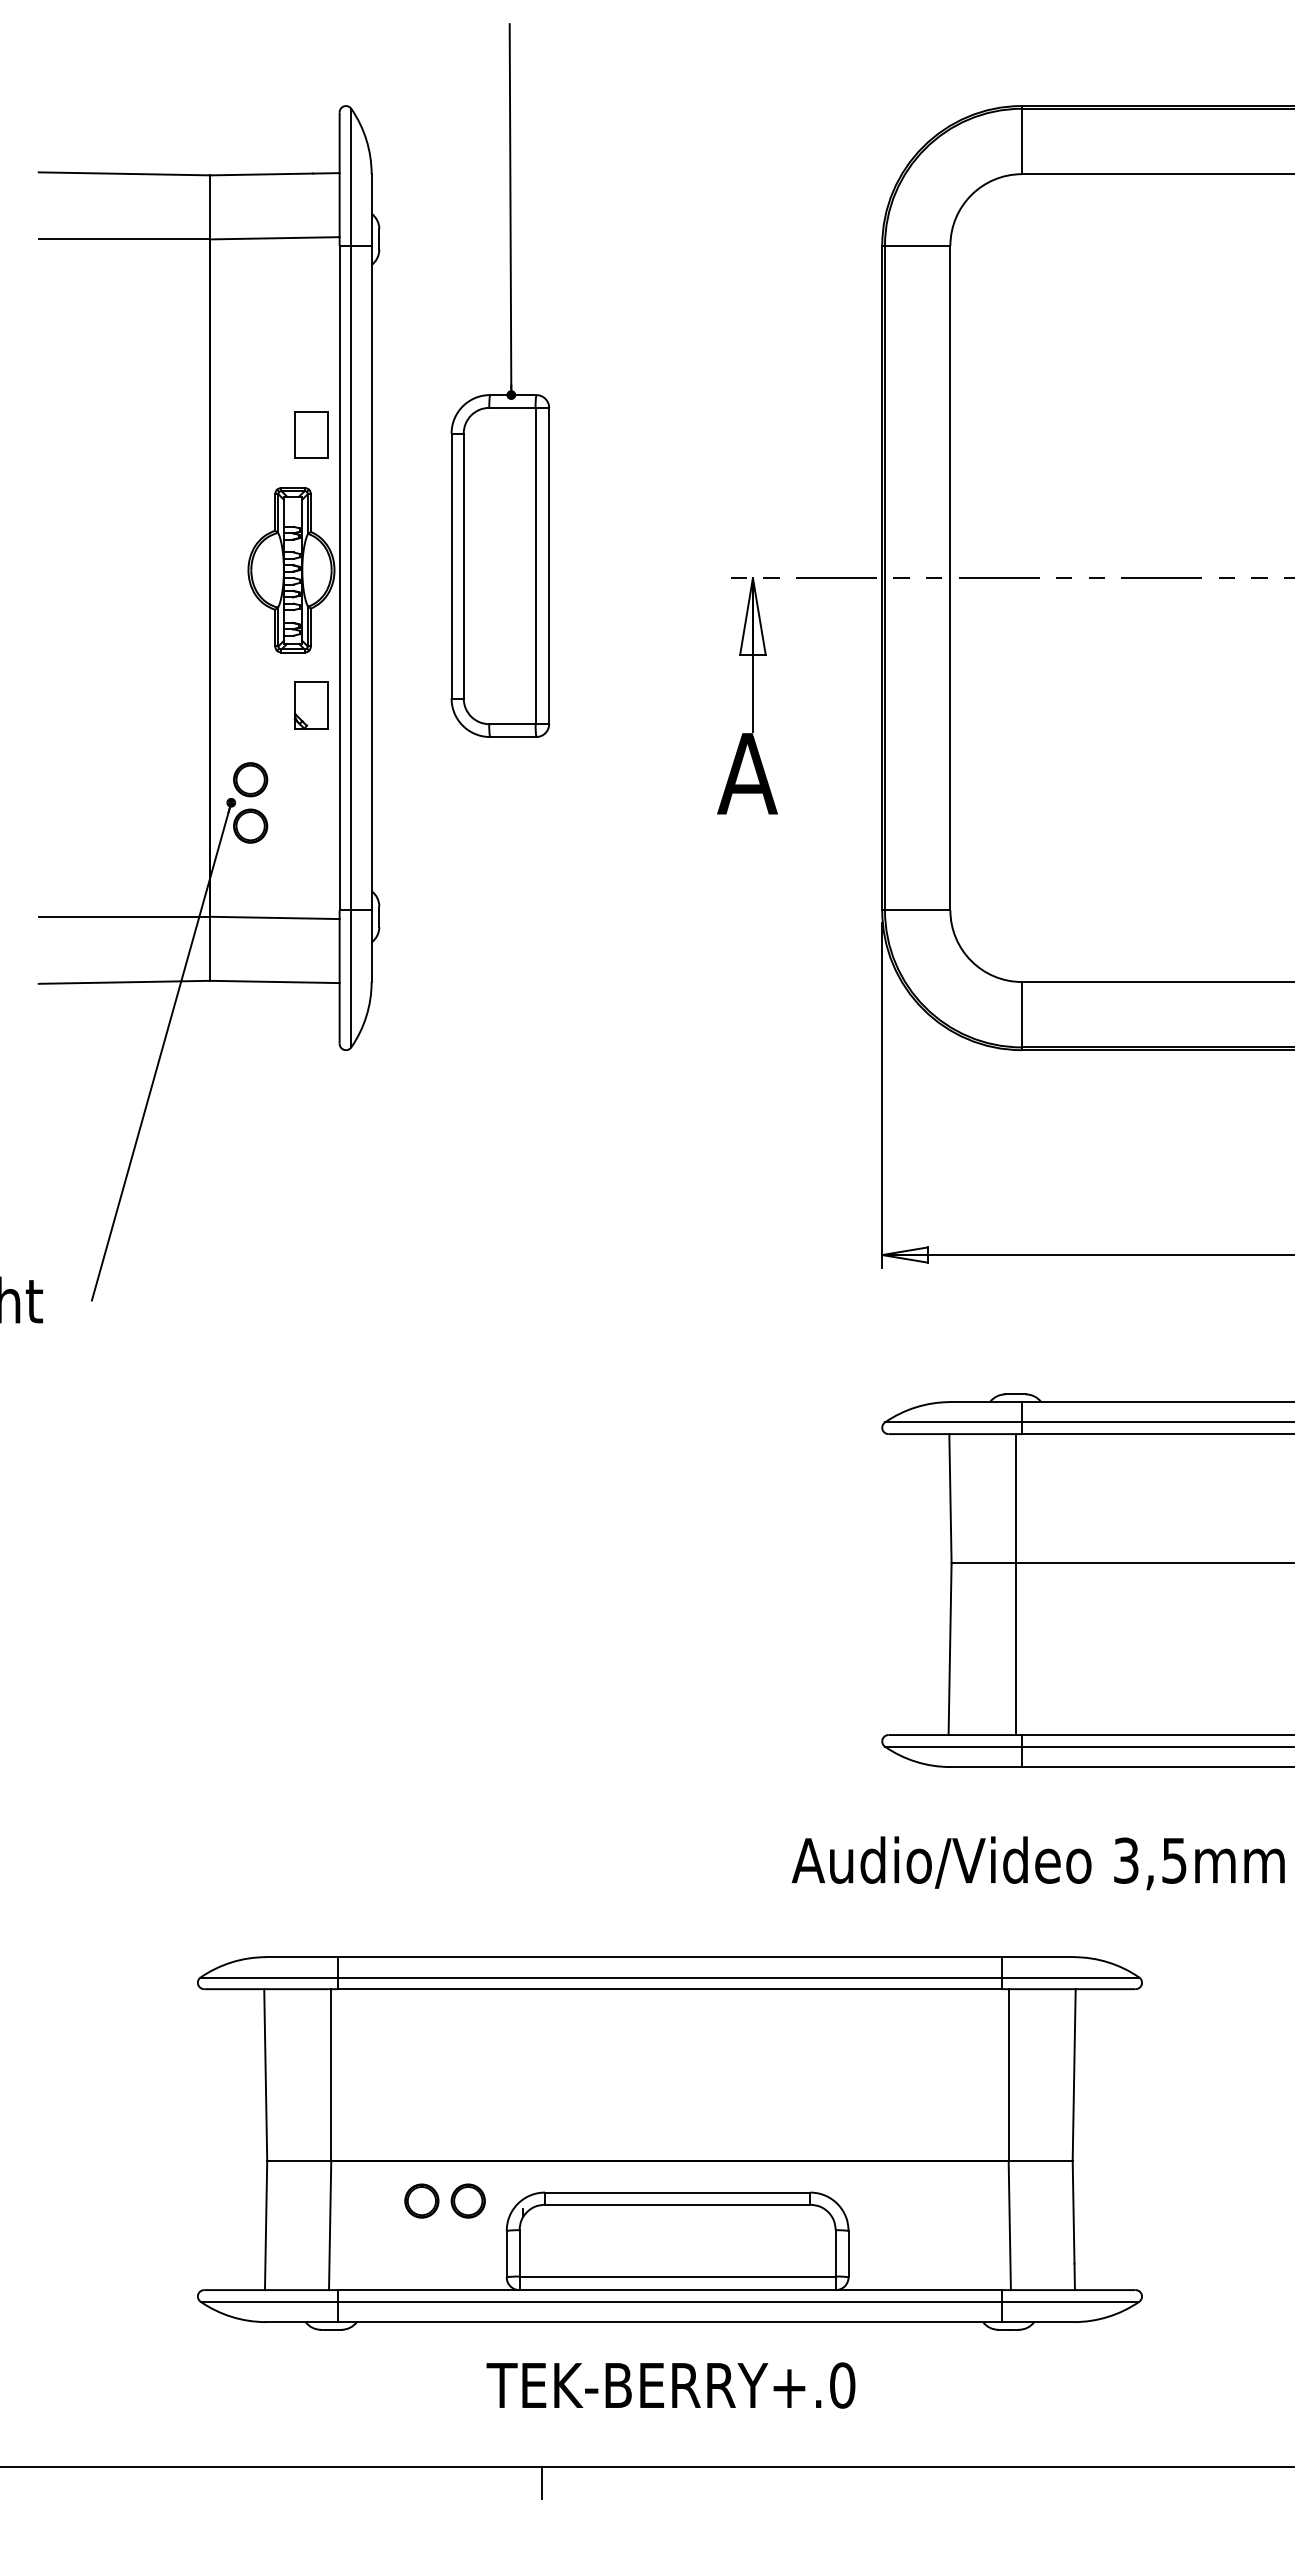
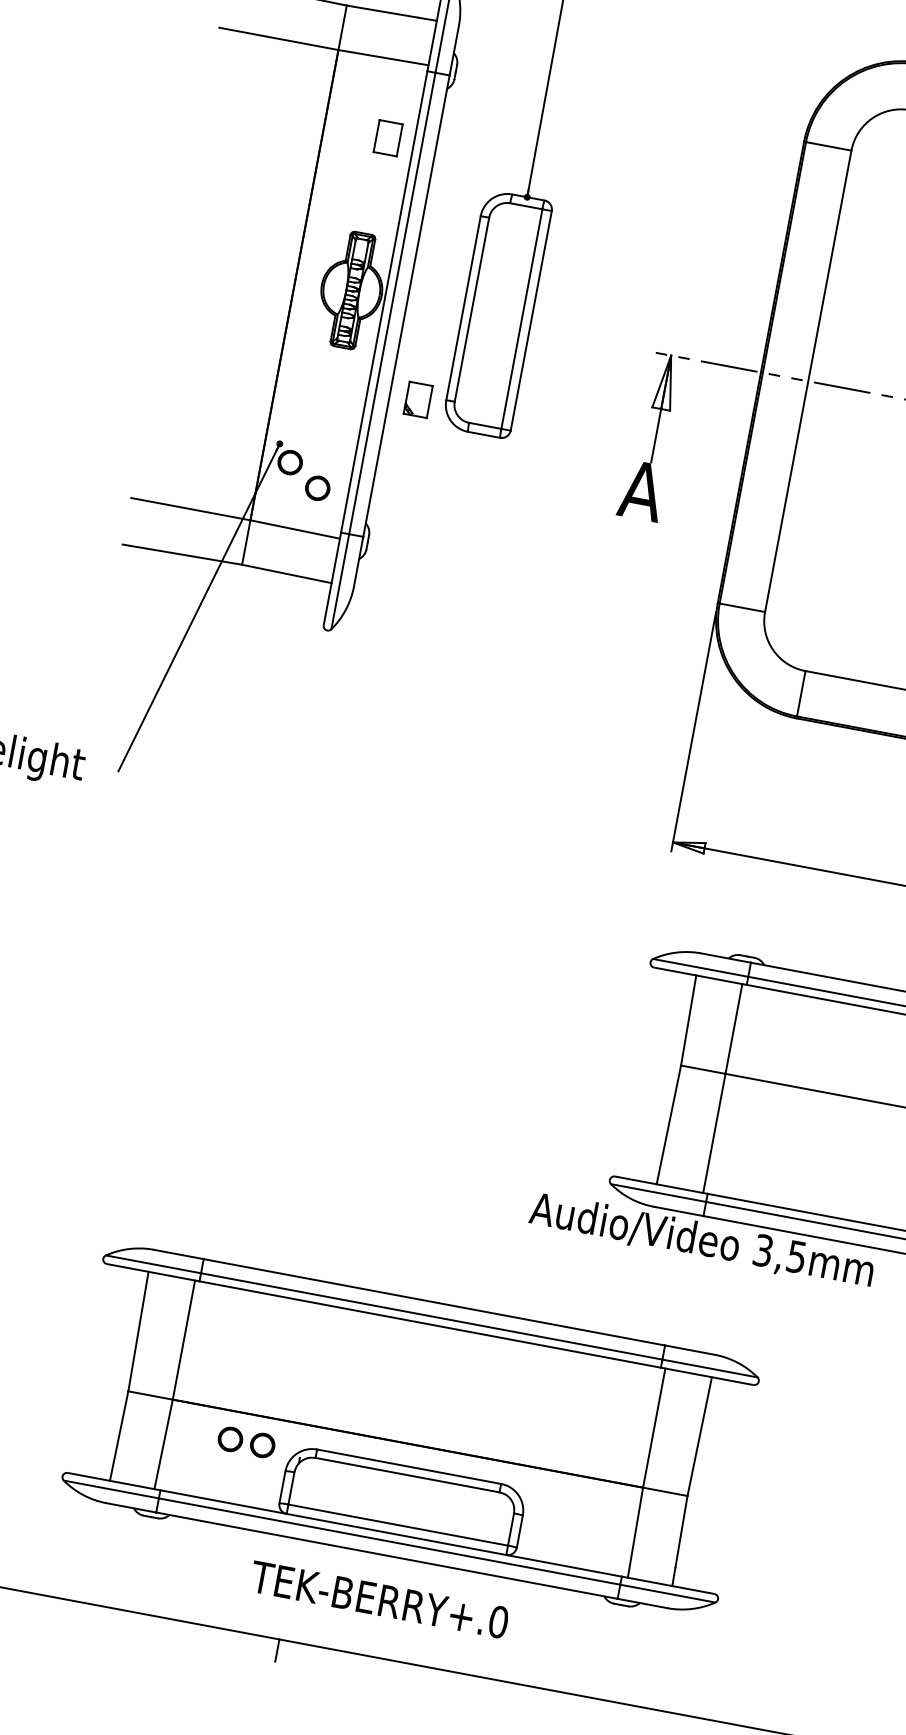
part: (311, 434) -> (388, 137), moved
part: (310, 705) -> (417, 399), moved
part: (250, 779) -> (317, 488), moved
text: (1037, 1863) -> (701, 1241), moved

